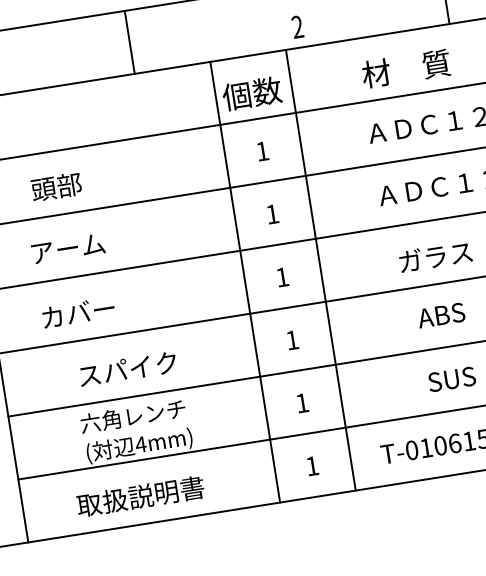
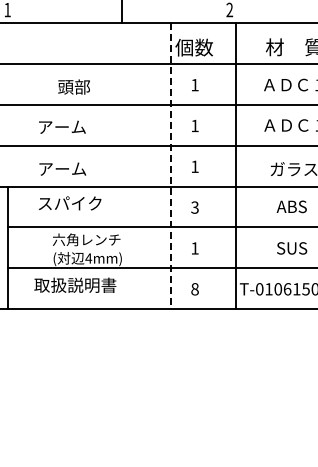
text: (55, 186) -> (73, 86), moved
line: (321, 270) -> (236, 166), moved
line: (246, 282) -> (171, 166), solid -> dashed
text: (78, 312) -> (62, 168), カバー -> アーム
text: (291, 340) -> (194, 207), 1 -> 3
text: (128, 369) -> (70, 203), moved
text: (311, 466) -> (194, 289), 1 -> 8
text: (140, 495) -> (75, 284), moved

